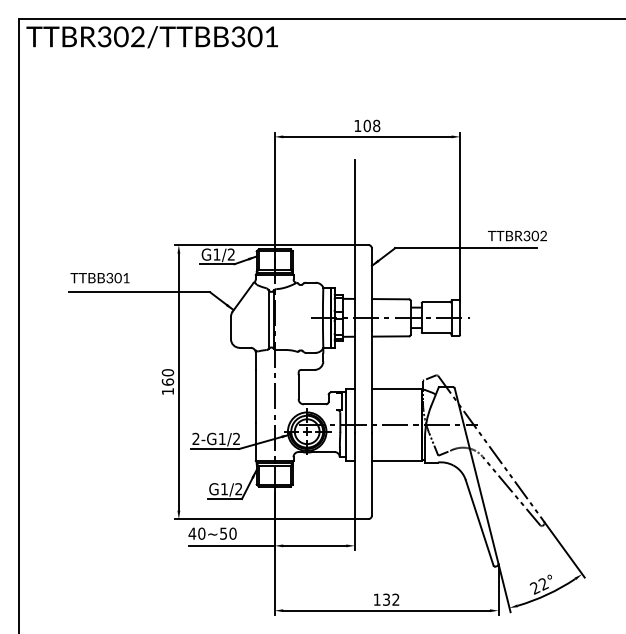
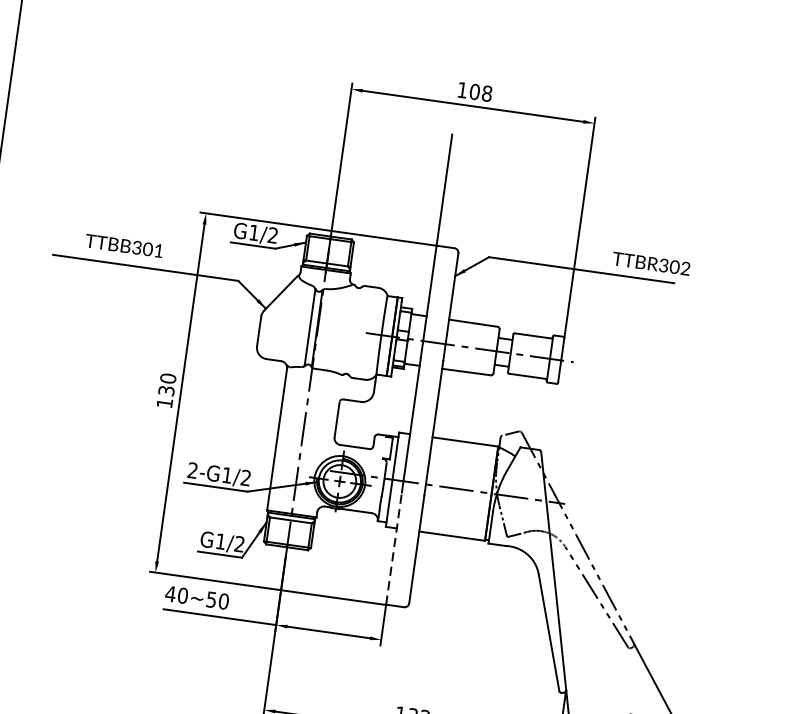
text: (99, 278) -> (123, 246), moved
text: (167, 381) -> (166, 389), 160 -> 130
line: (354, 476) -> (393, 548), solid -> dashed

